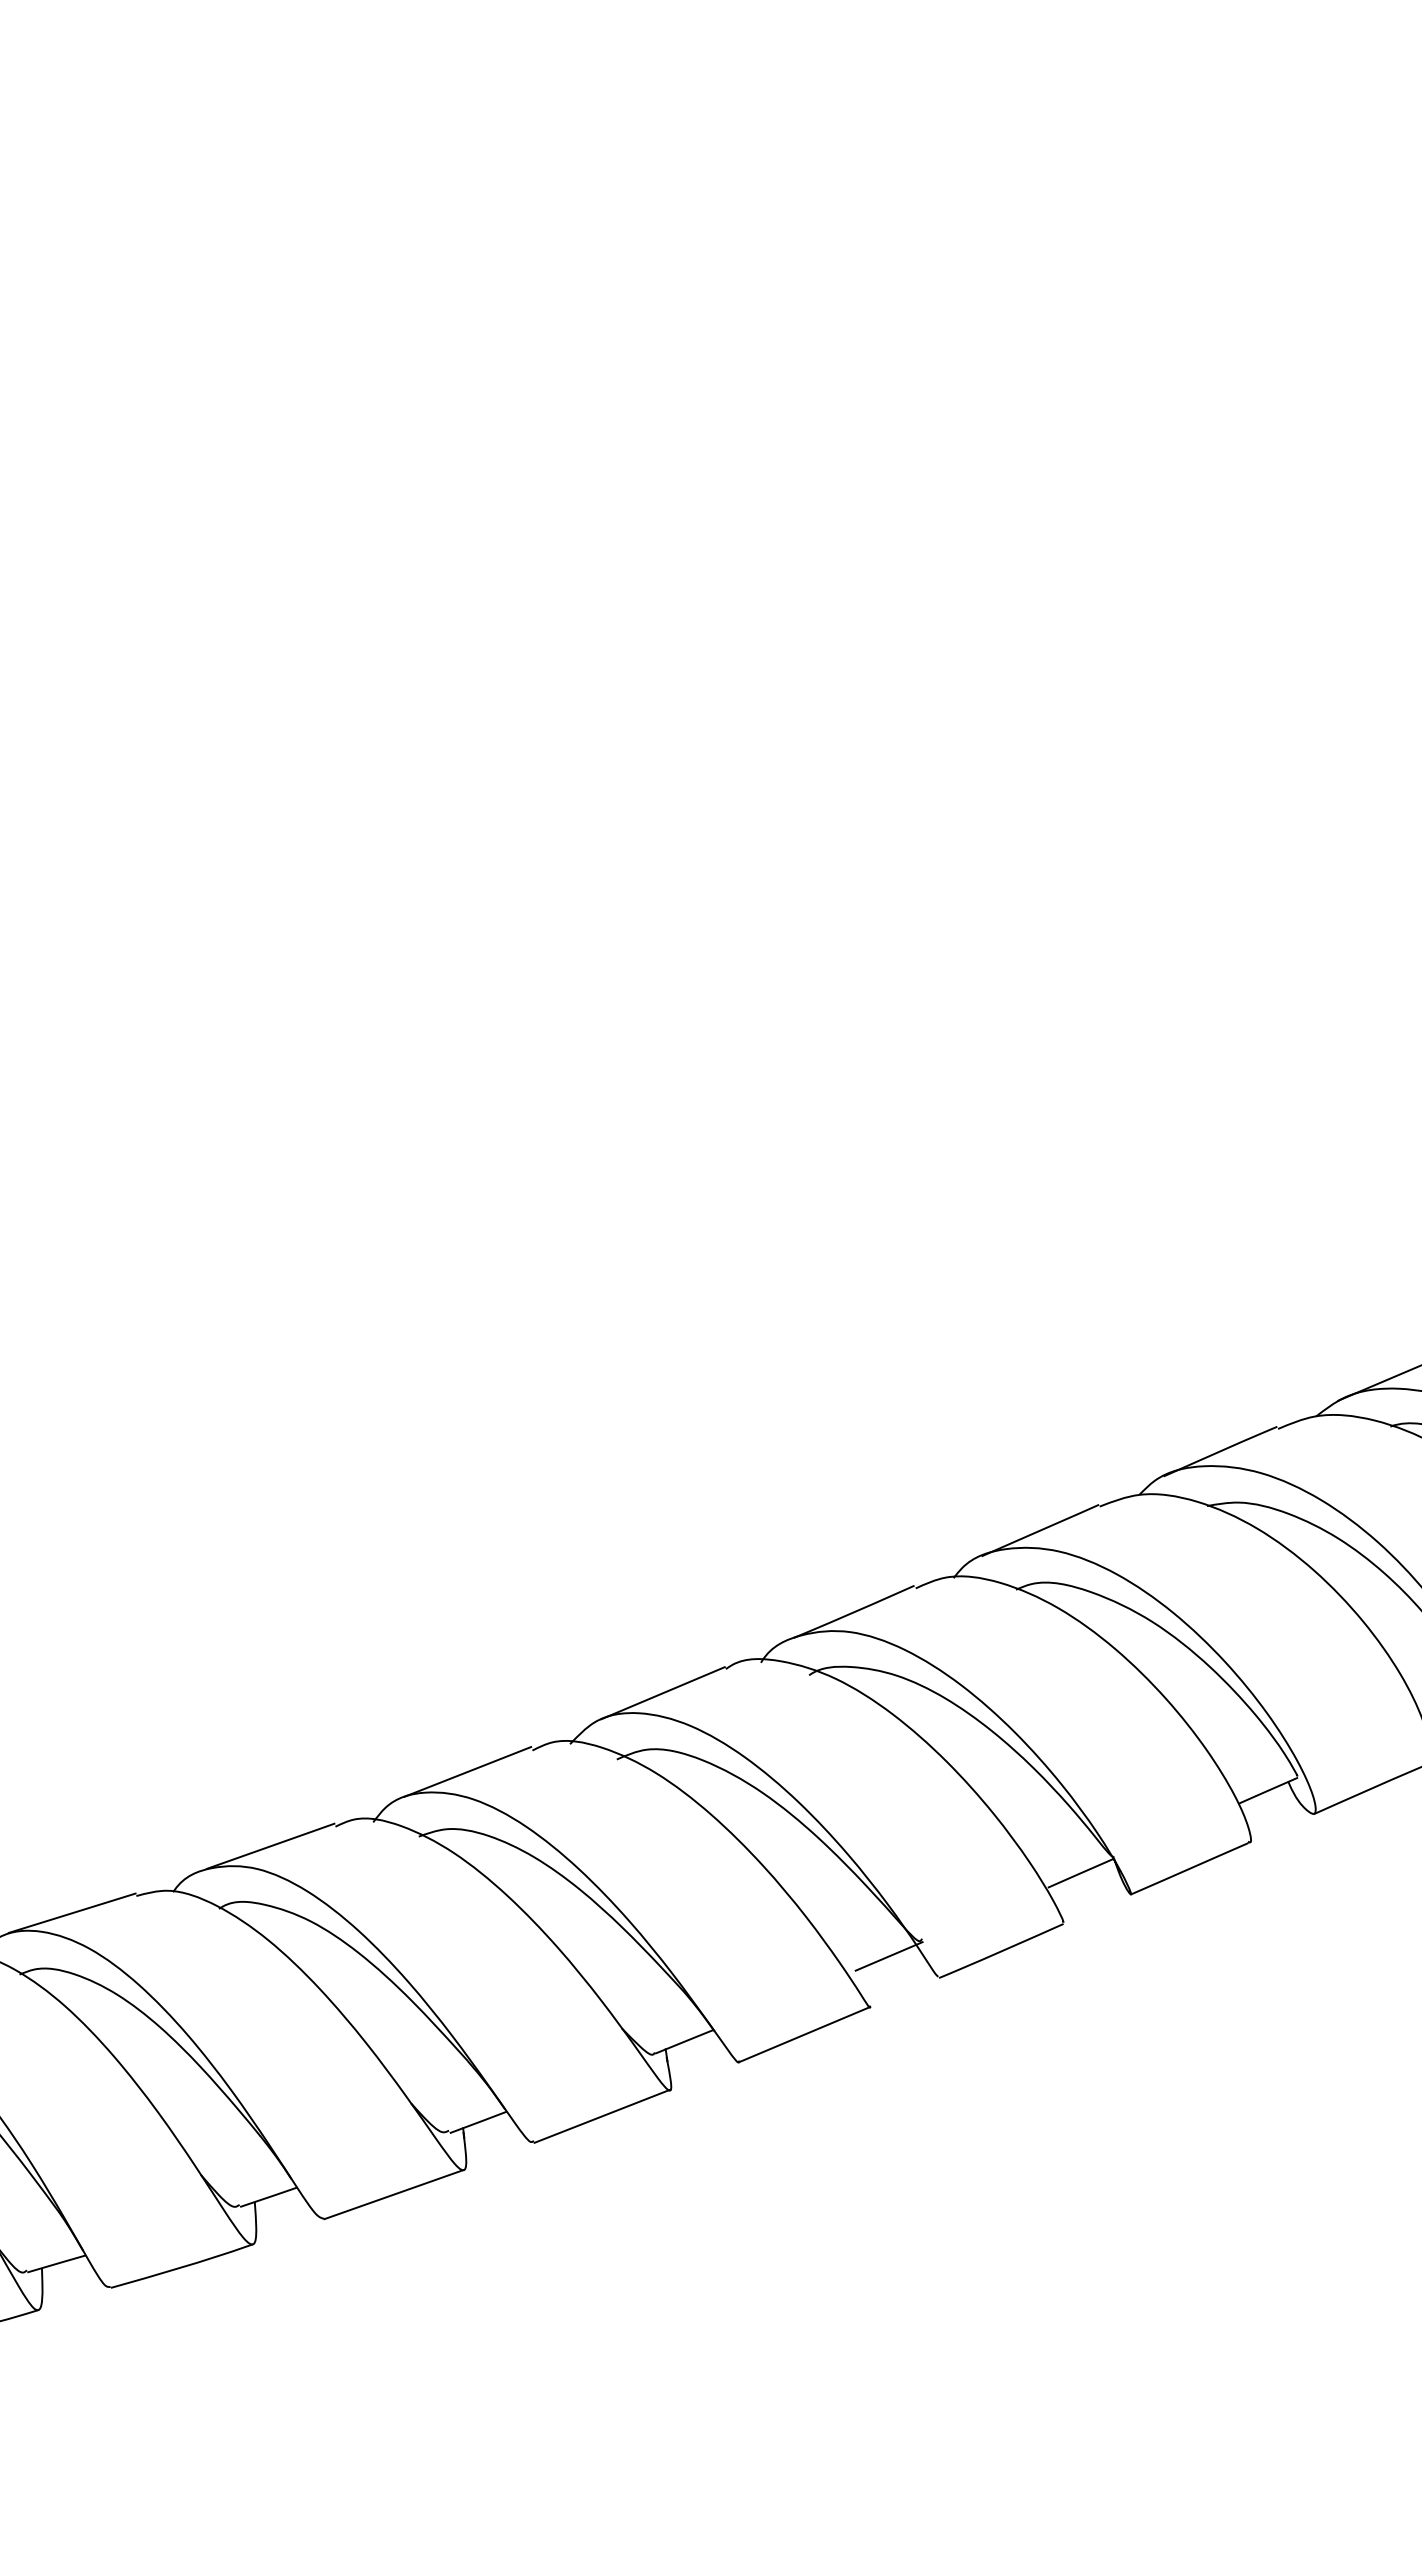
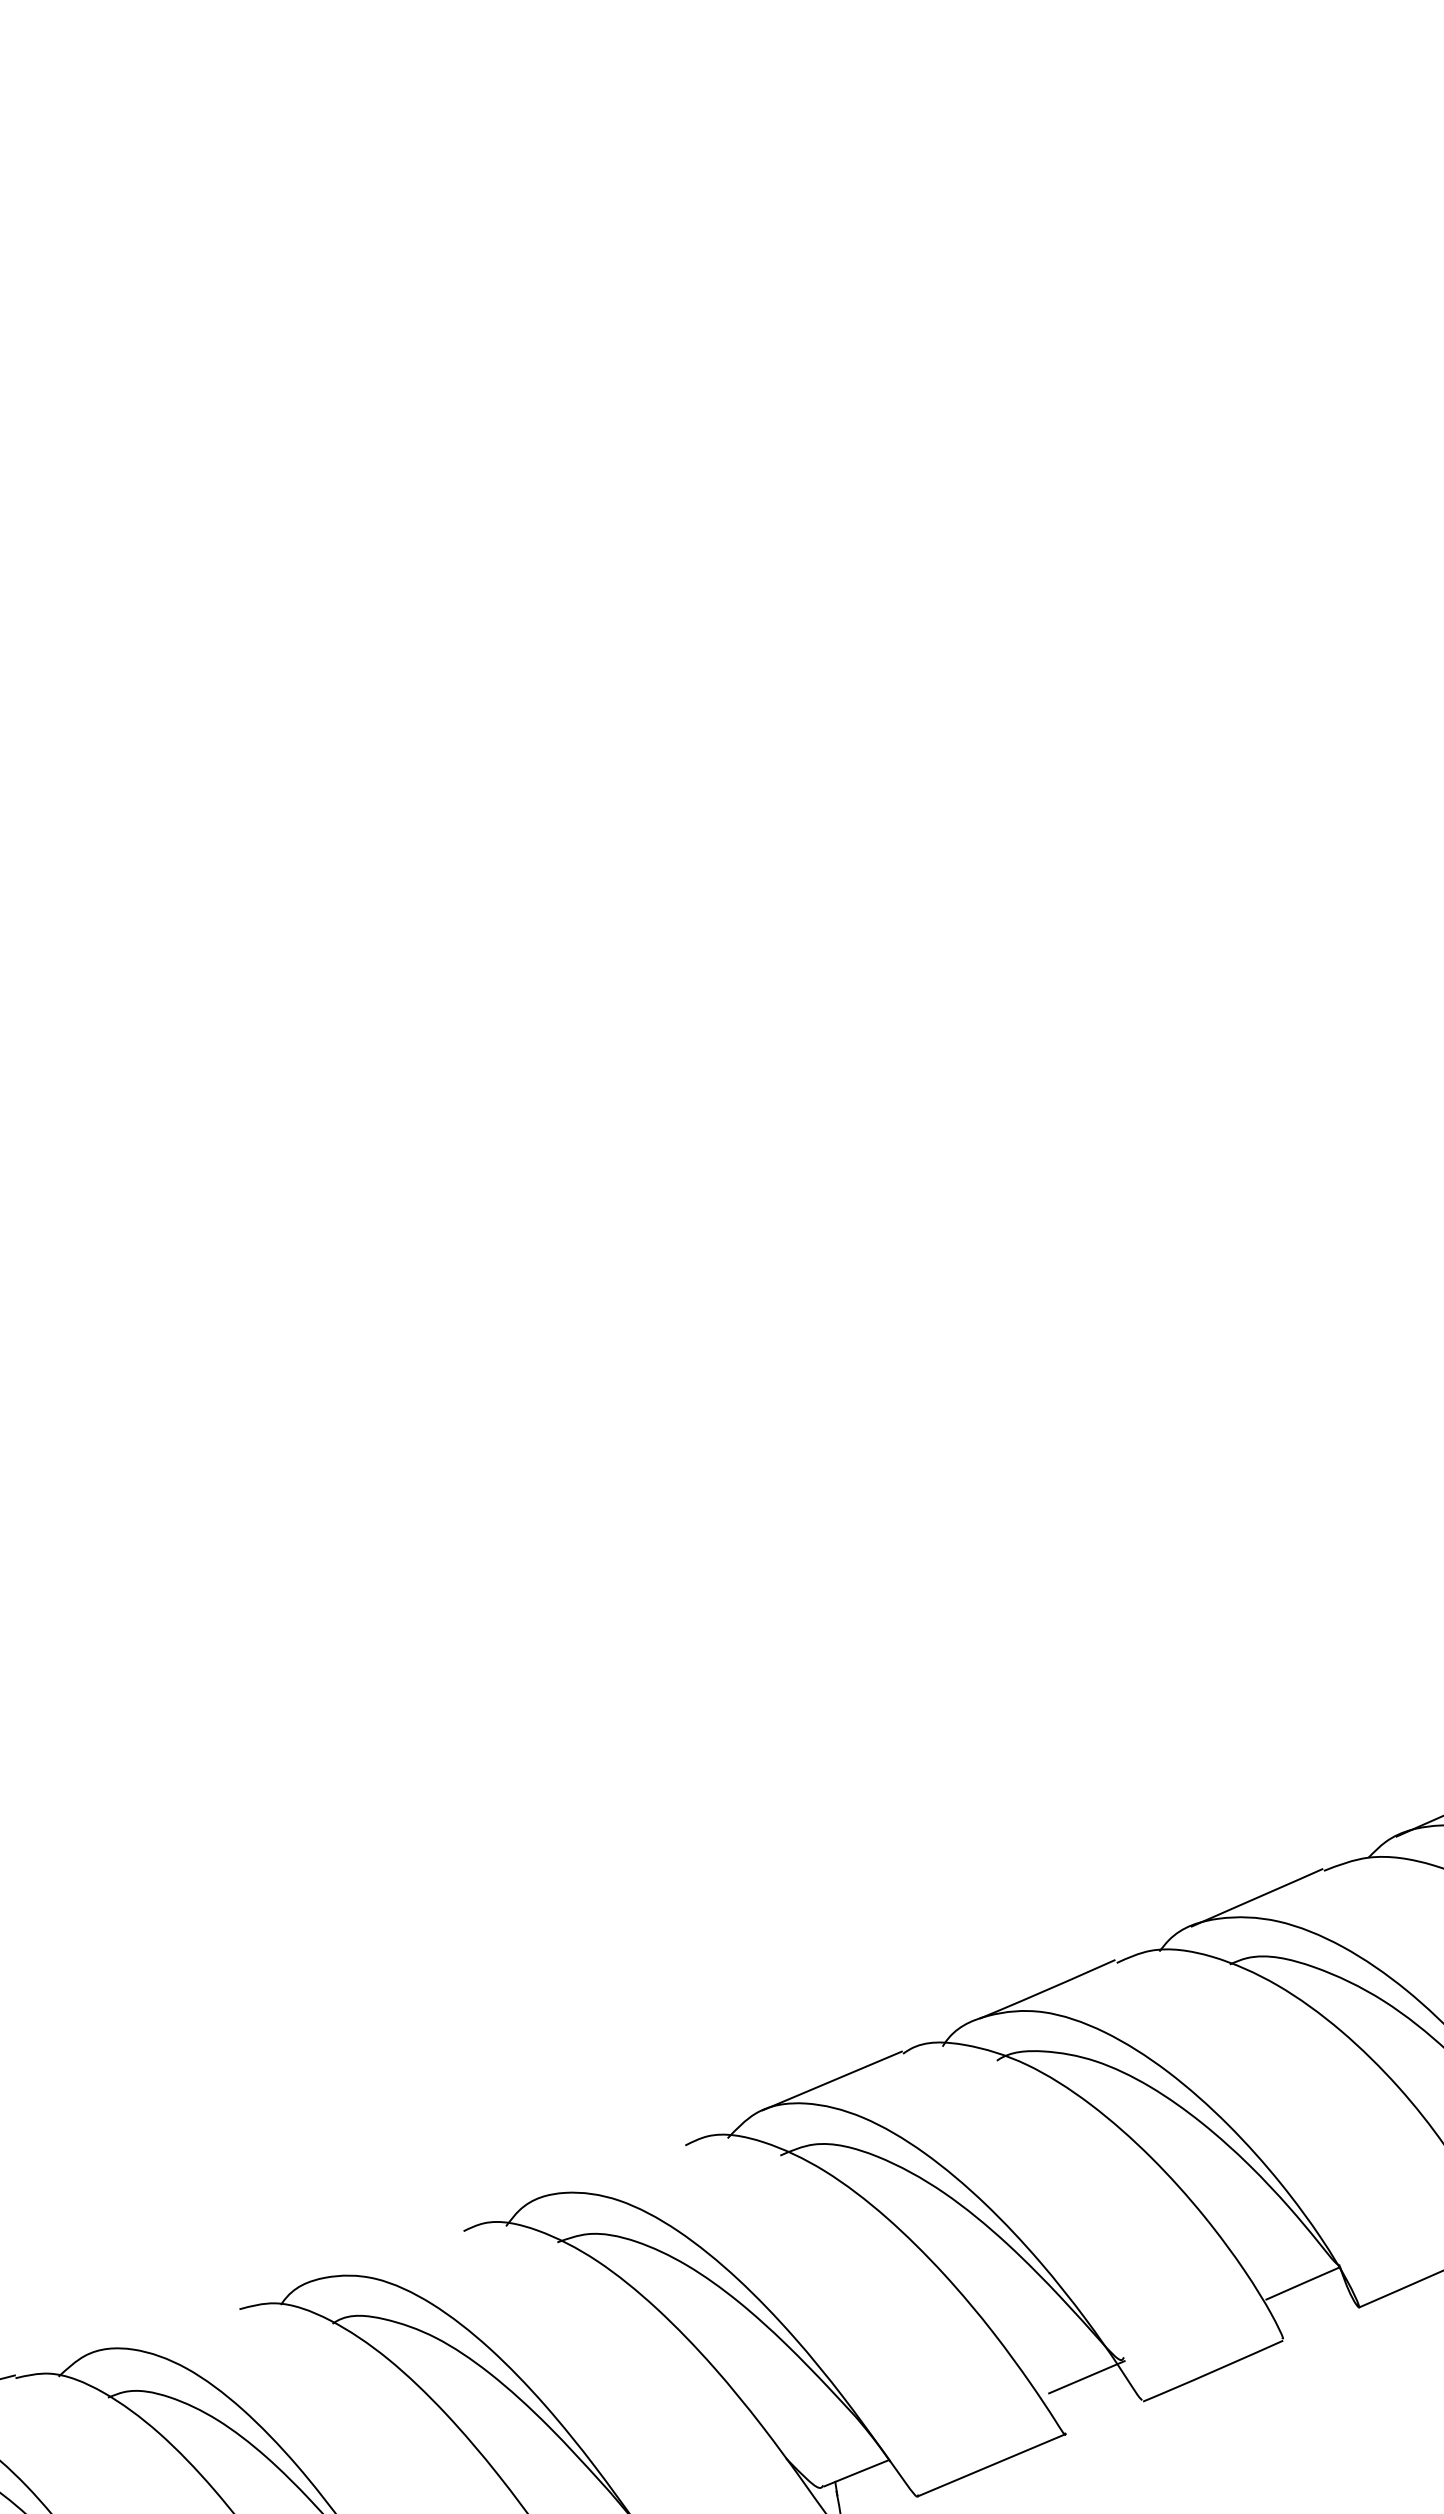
line: (467, 1771) -> (612, 2169), removed
line: (270, 1845) -> (390, 2252), removed
line: (71, 1912) -> (166, 2327), removed

